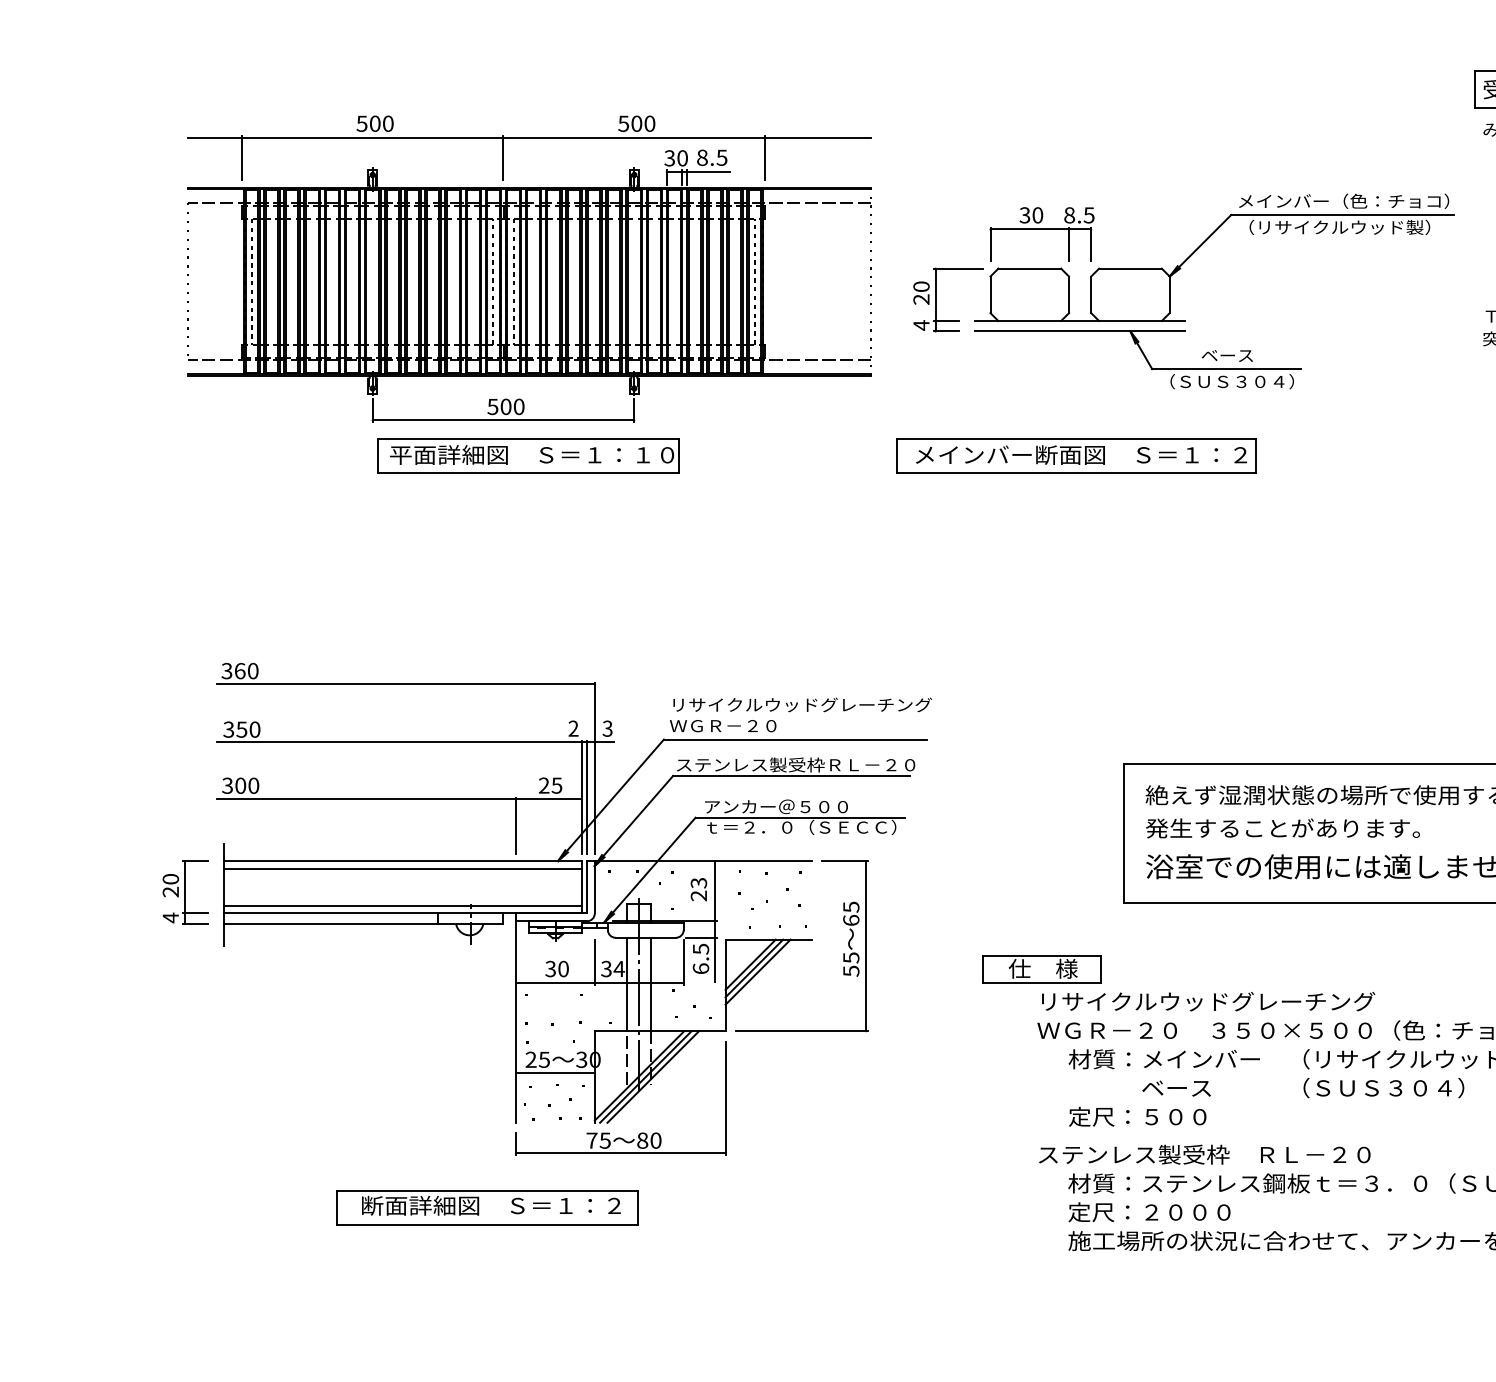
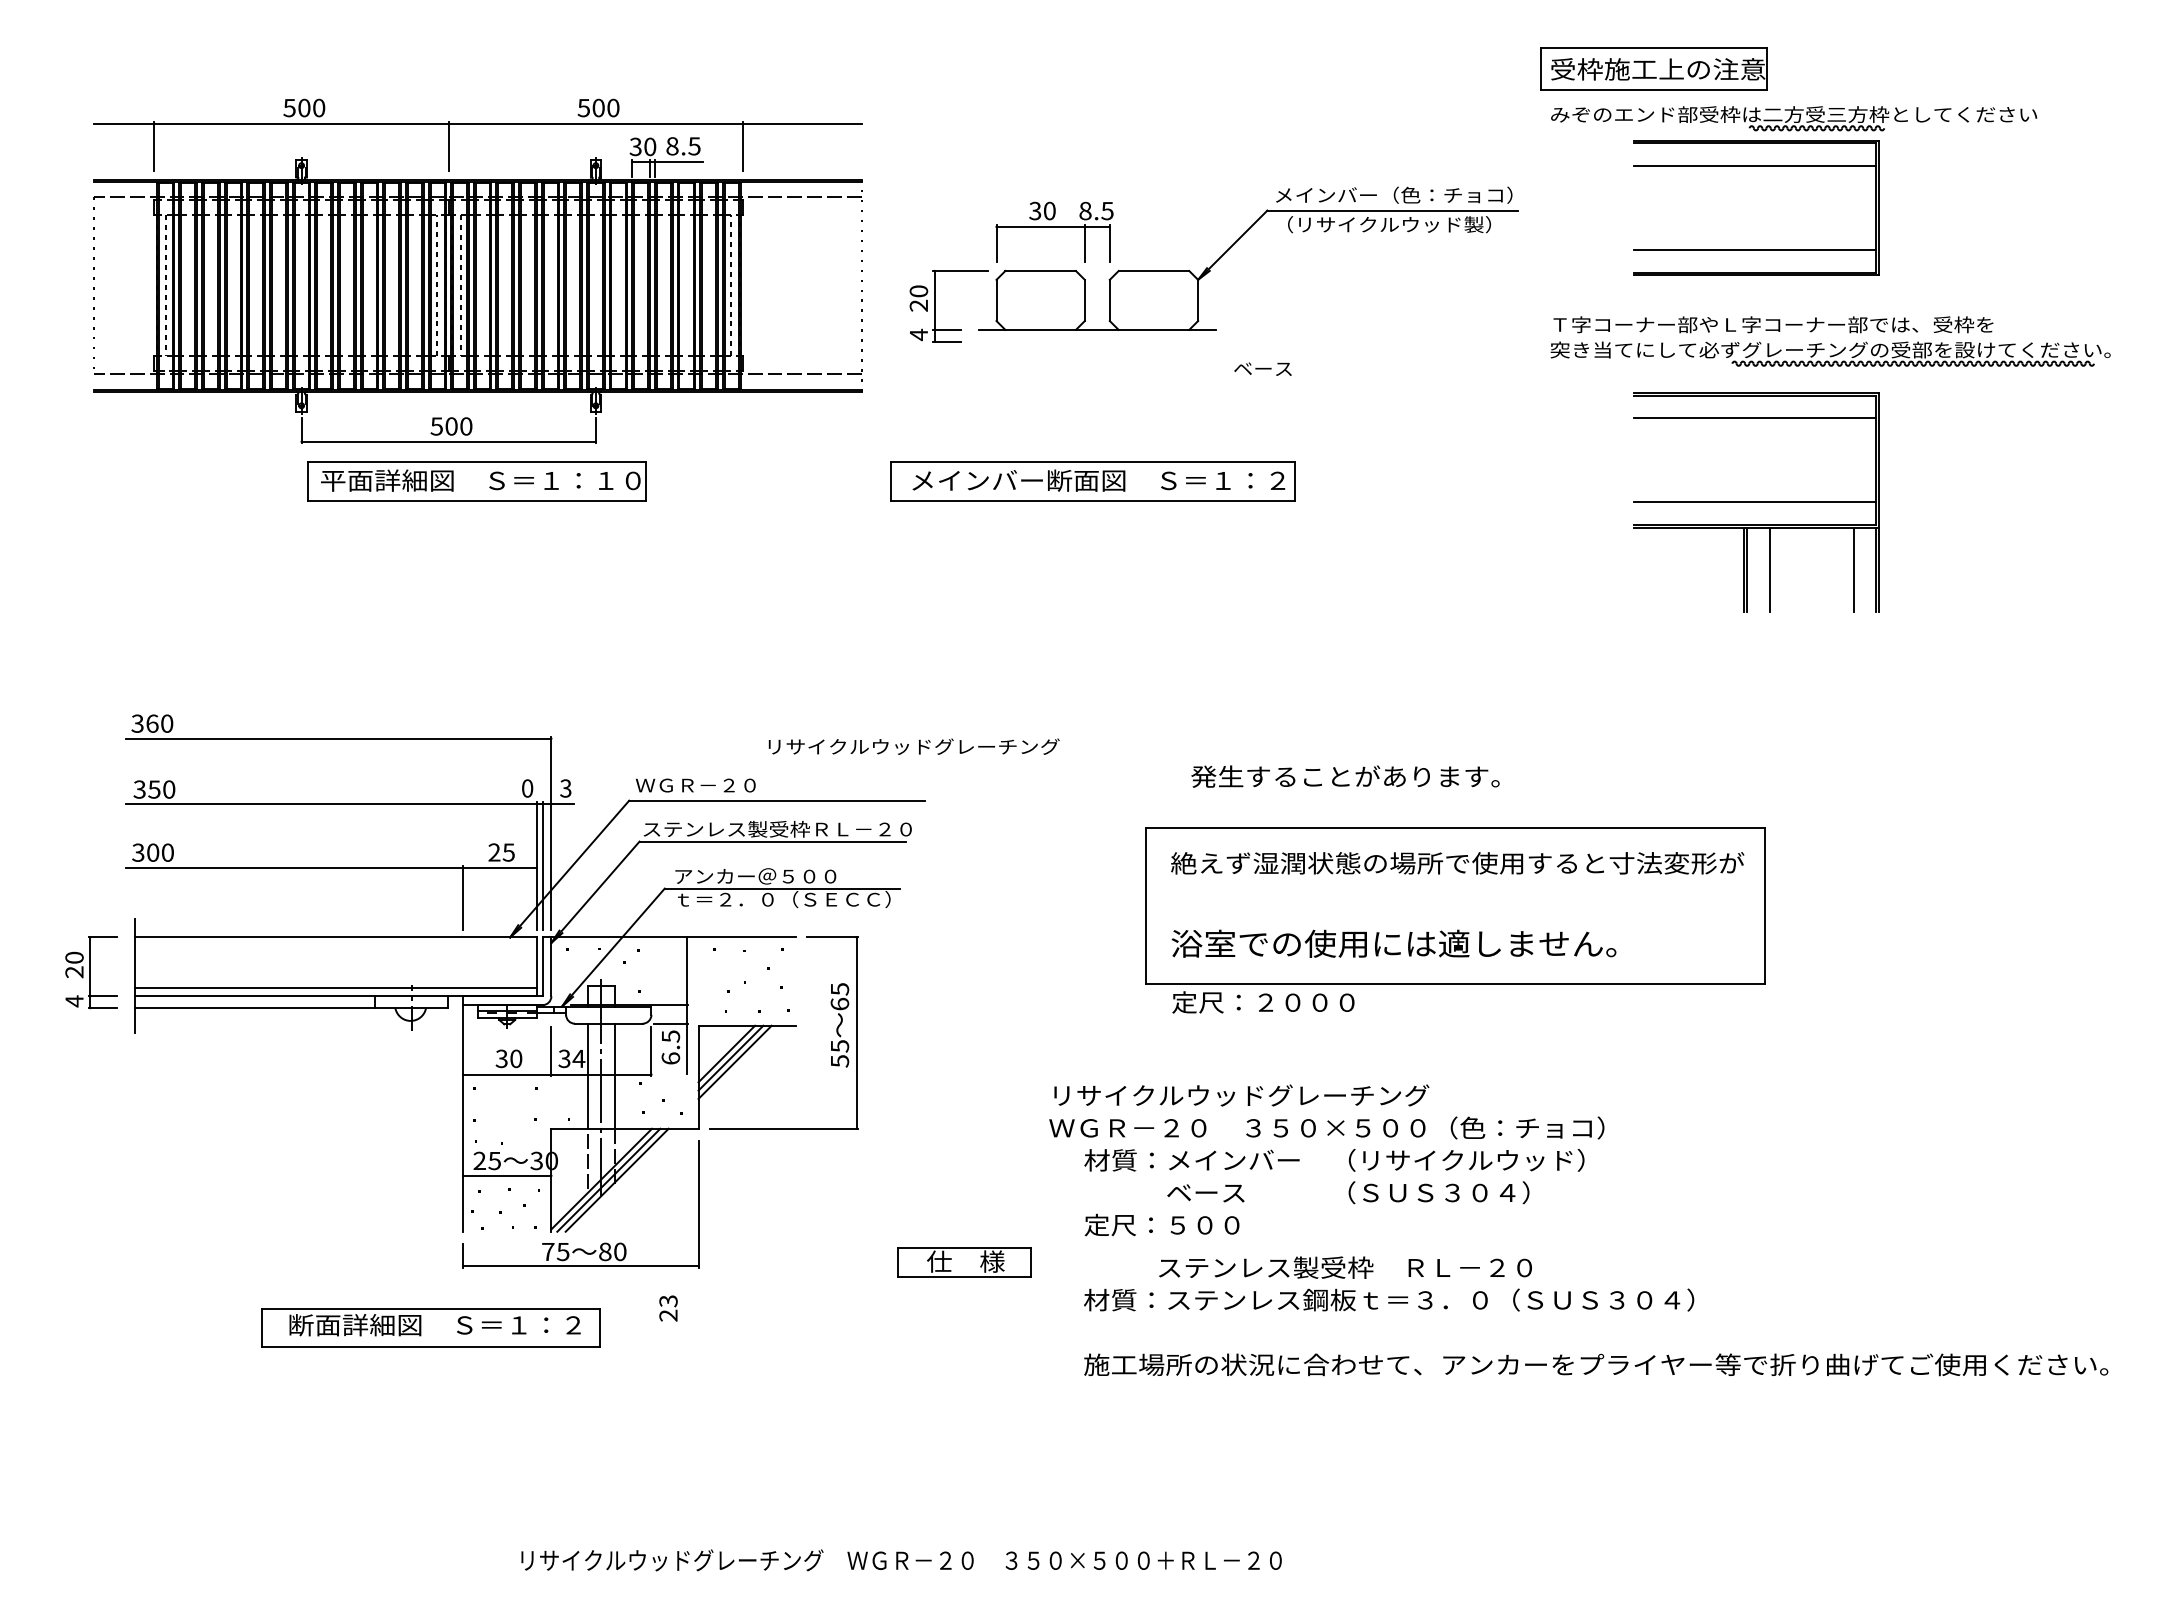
part: (1144, 357) -> (1169, 370), removed
text: (802, 704) -> (913, 746), moved
text: (573, 728) -> (527, 788), 2 -> 0
text: (1282, 828) -> (1345, 776), moved
line: (402, 869) -> (335, 946), removed
text: (698, 889) -> (668, 1308), moved
part: (1042, 969) -> (964, 1262), moved
text: (1204, 1154) -> (1345, 1267), moved
text: (1149, 1212) -> (1263, 1002), moved

